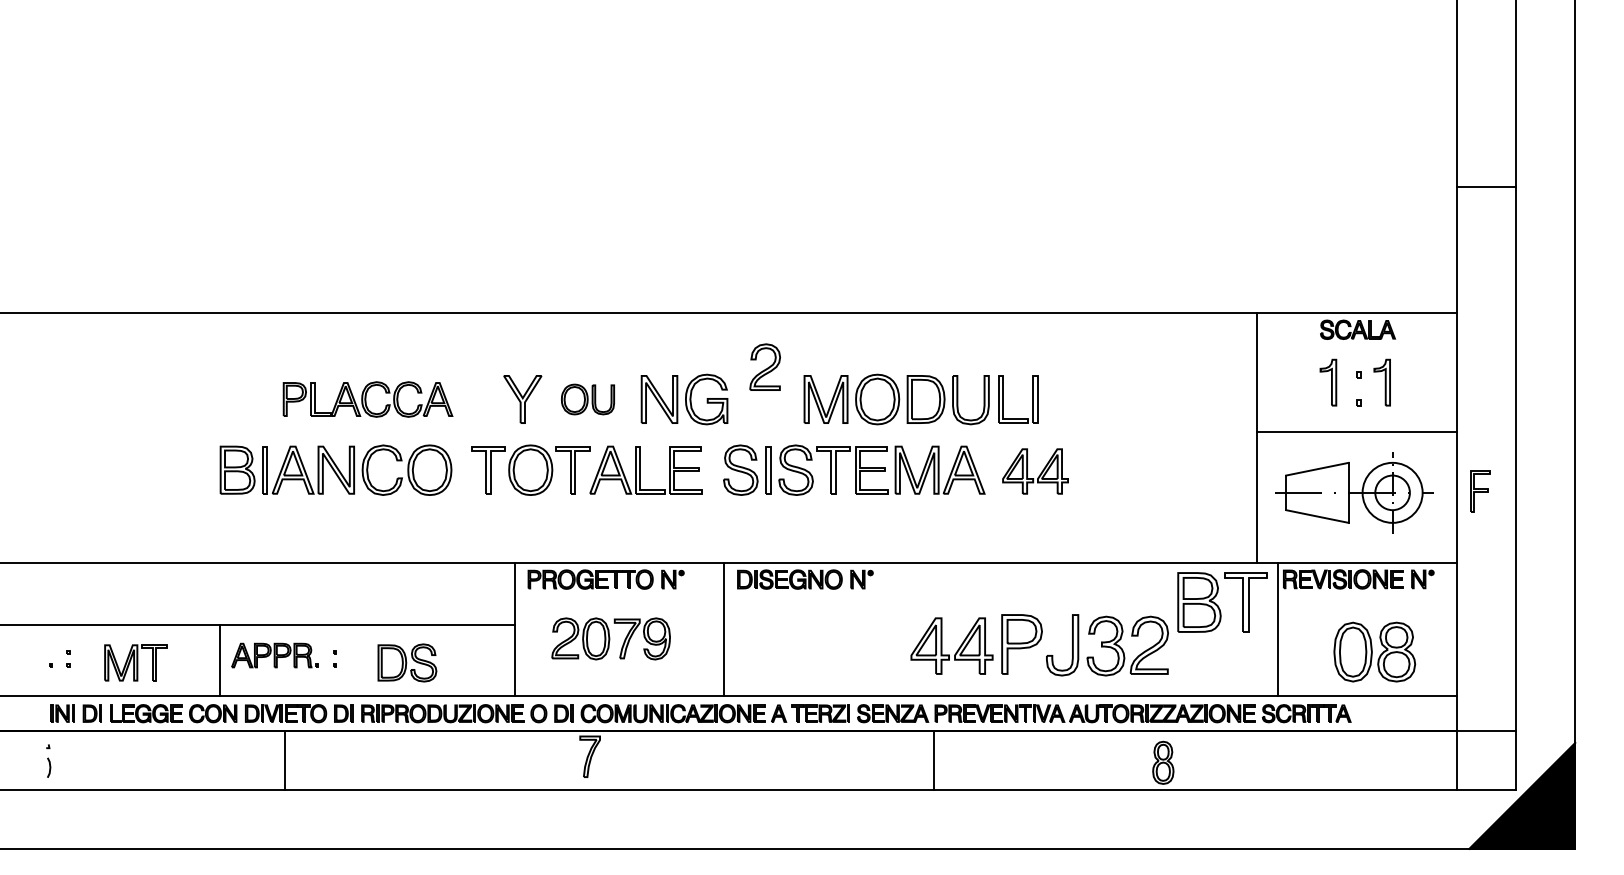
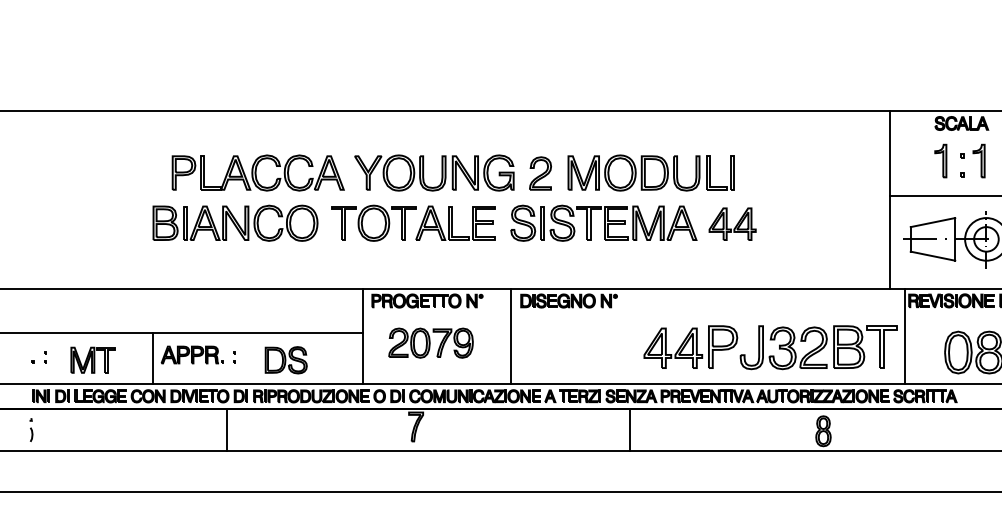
part: (764, 366) -> (540, 173), moved
part: (367, 399) -> (257, 173), size x1.43
part: (587, 399) -> (414, 173), size x1.67
part: (1222, 602) -> (865, 347), moved
line: (285, 760) -> (226, 429), moved
line: (934, 760) -> (629, 429), moved

